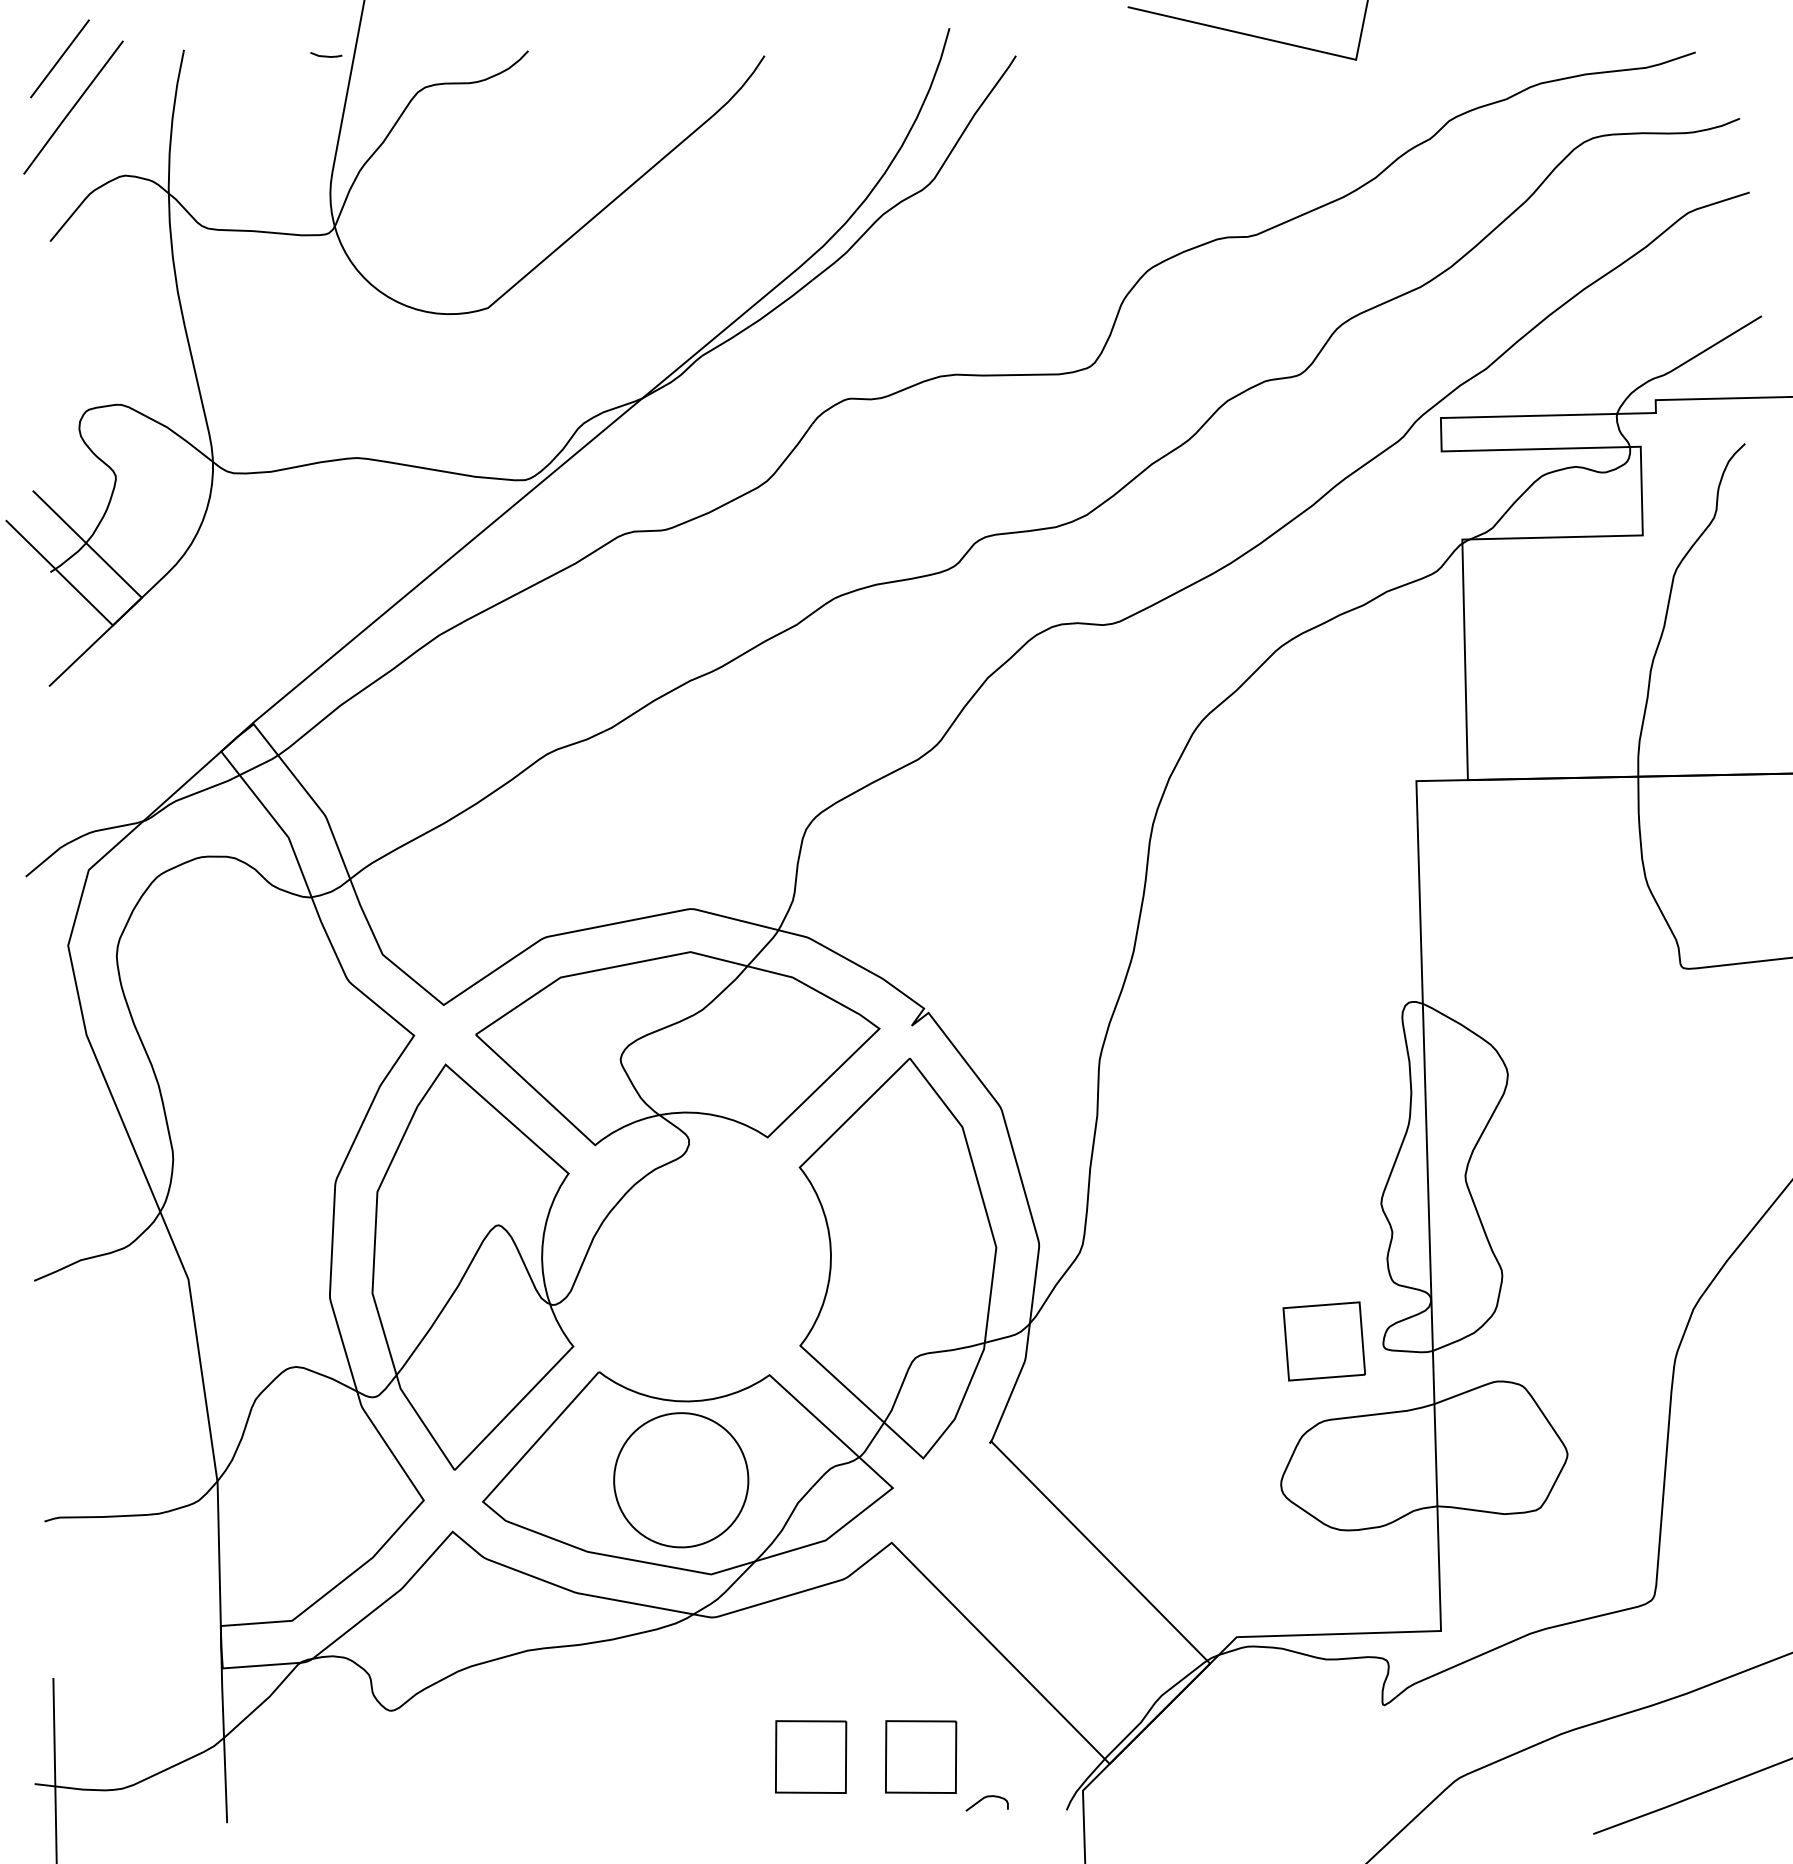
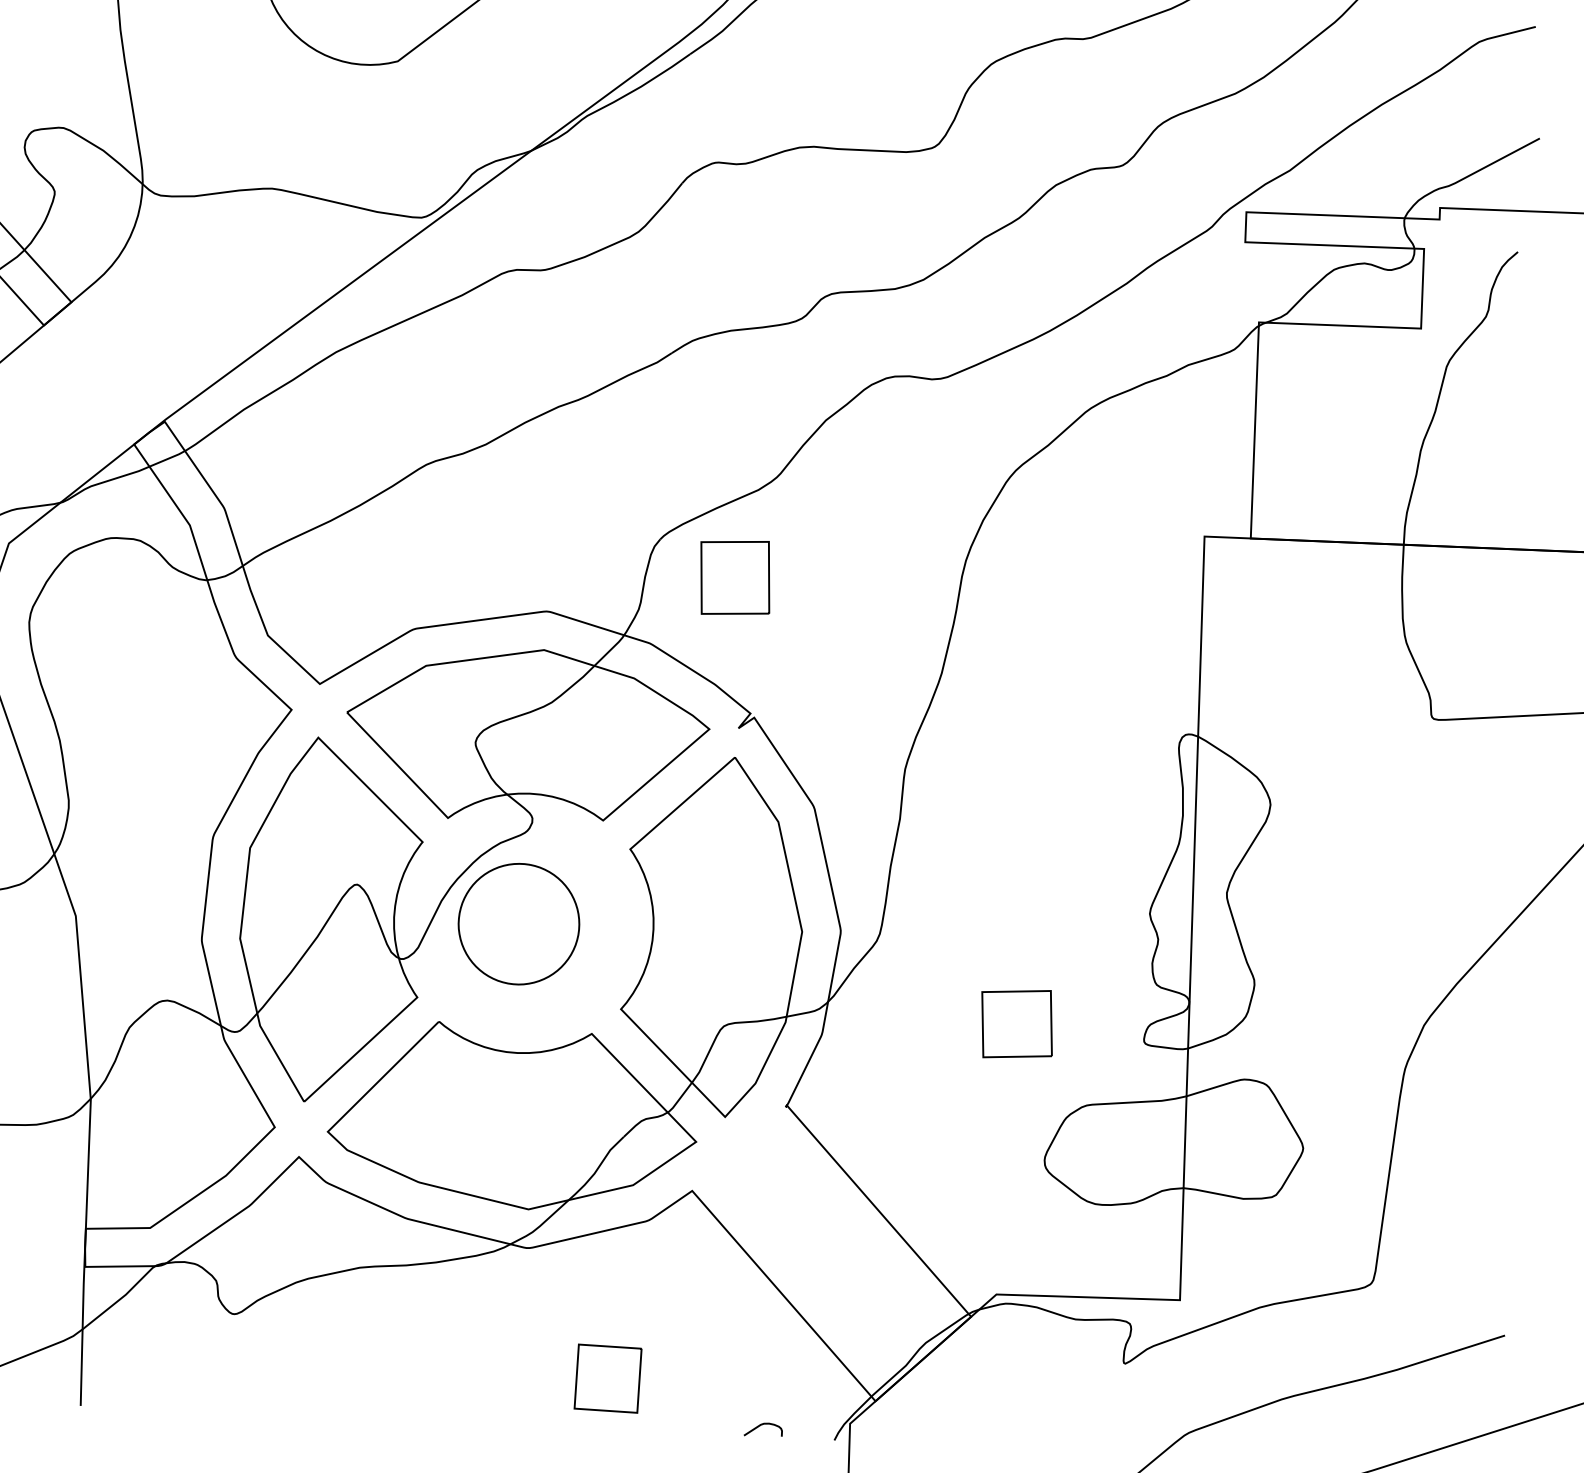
part: (897, 858) -> (734, 577), added
part: (1323, 1341) -> (1016, 1024), moved
part: (681, 1480) -> (519, 924), moved
part: (921, 1756) -> (707, 1384), removed

